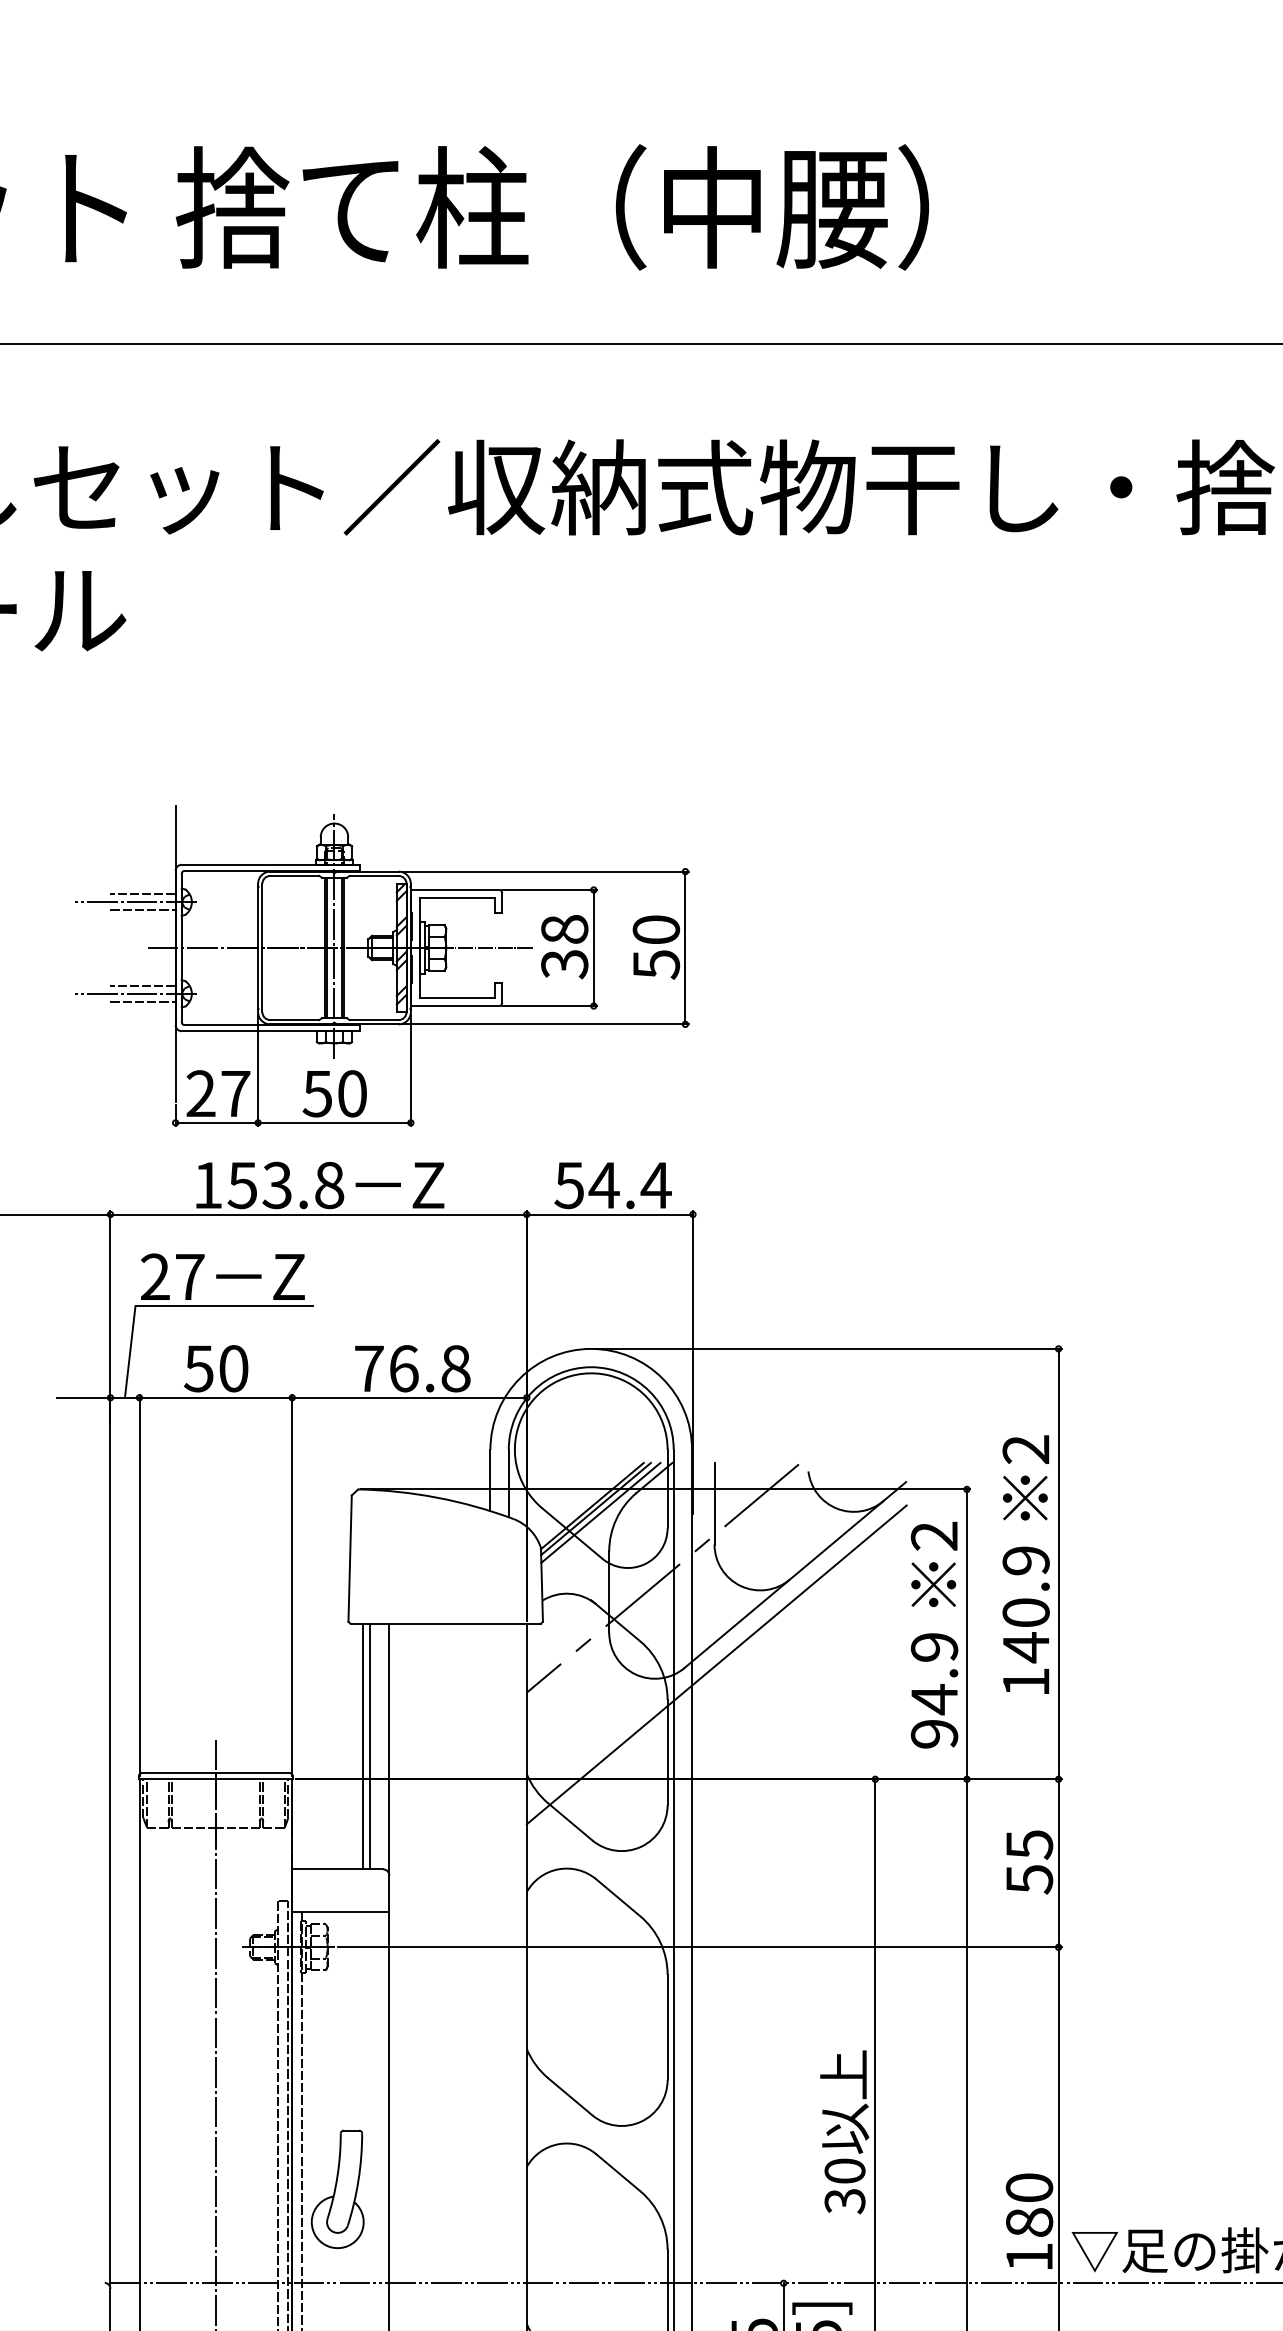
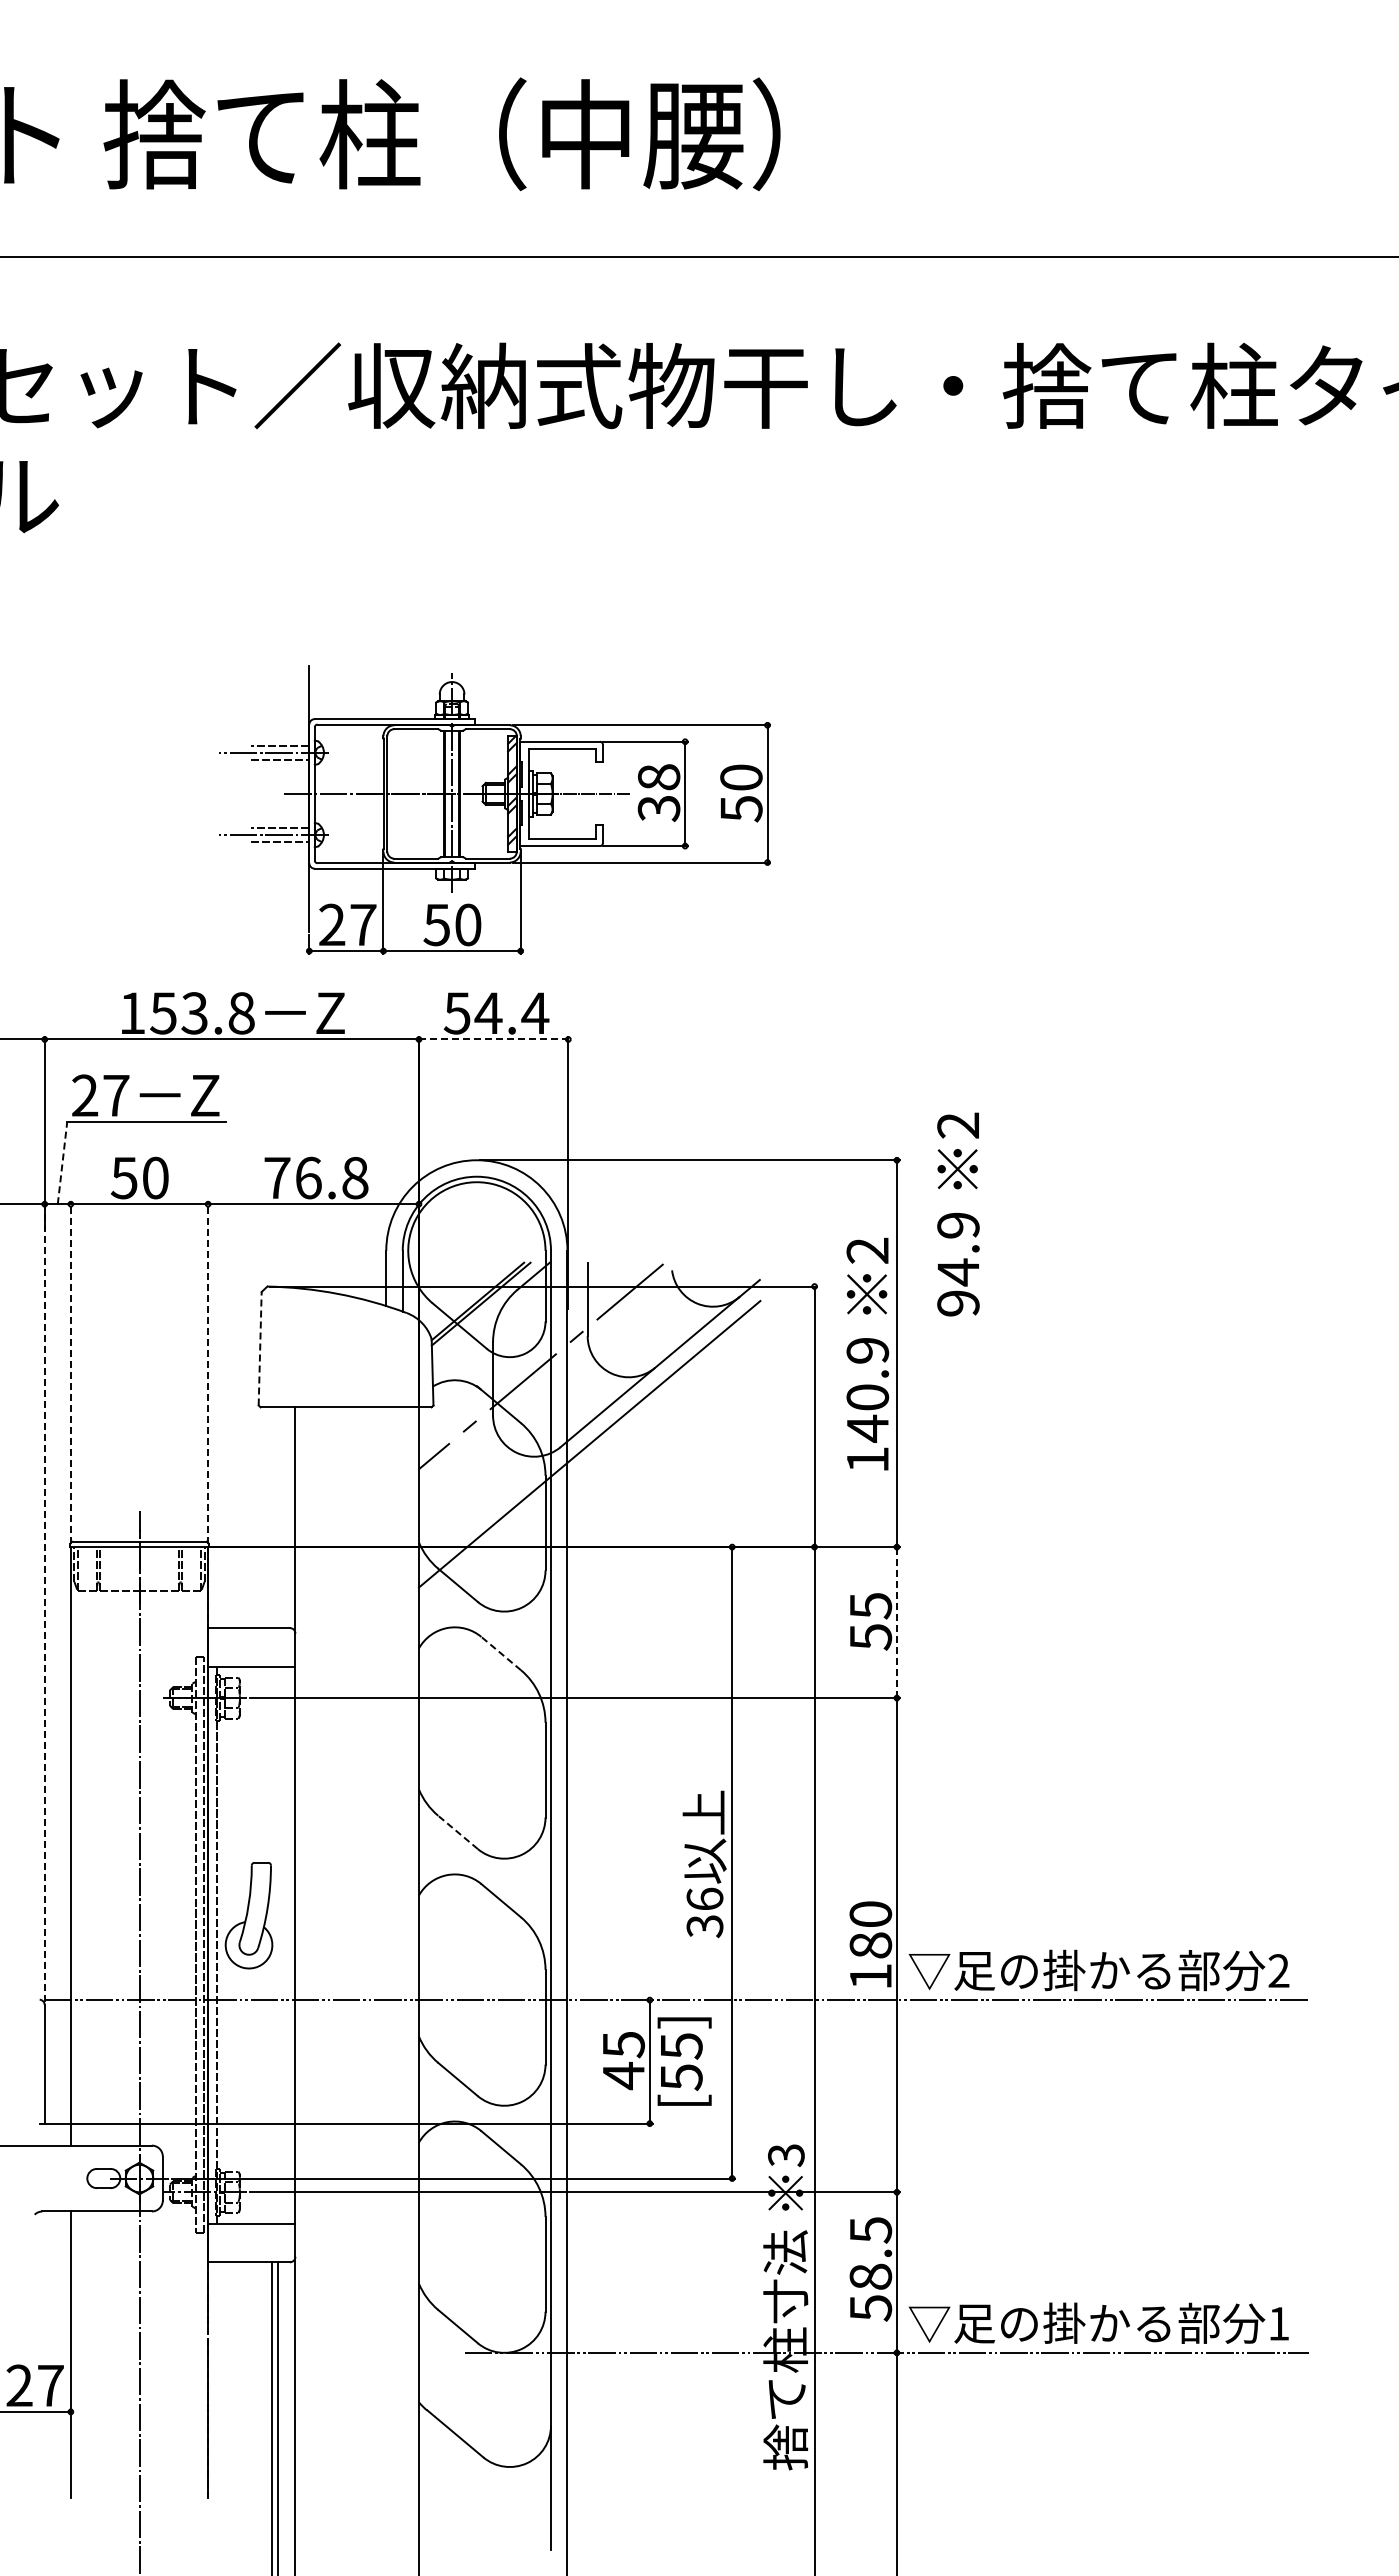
part: (381, 965) -> (494, 809), moved
line: (609, 1214) -> (493, 1039), solid -> dashed
line: (130, 1351) -> (62, 1162), solid -> dashed
line: (600, 1512) -> (485, 1307), removed
line: (350, 1558) -> (260, 1348), solid -> dashed
line: (139, 1585) -> (70, 1372), solid -> dashed
line: (292, 1585) -> (208, 1372), solid -> dashed
text: (934, 1635) -> (958, 1214), moved
line: (362, 1746) -> (271, 1517), removed
line: (369, 1746) -> (277, 1517), removed
line: (110, 1839) -> (44, 1601), solid -> dashed
line: (1058, 1863) -> (896, 1622), solid -> dashed
line: (618, 1897) -> (501, 1653), solid -> dashed
line: (570, 2096) -> (458, 1832), solid -> dashed
text: (844, 2170) -> (704, 1898), 30 -> 36

